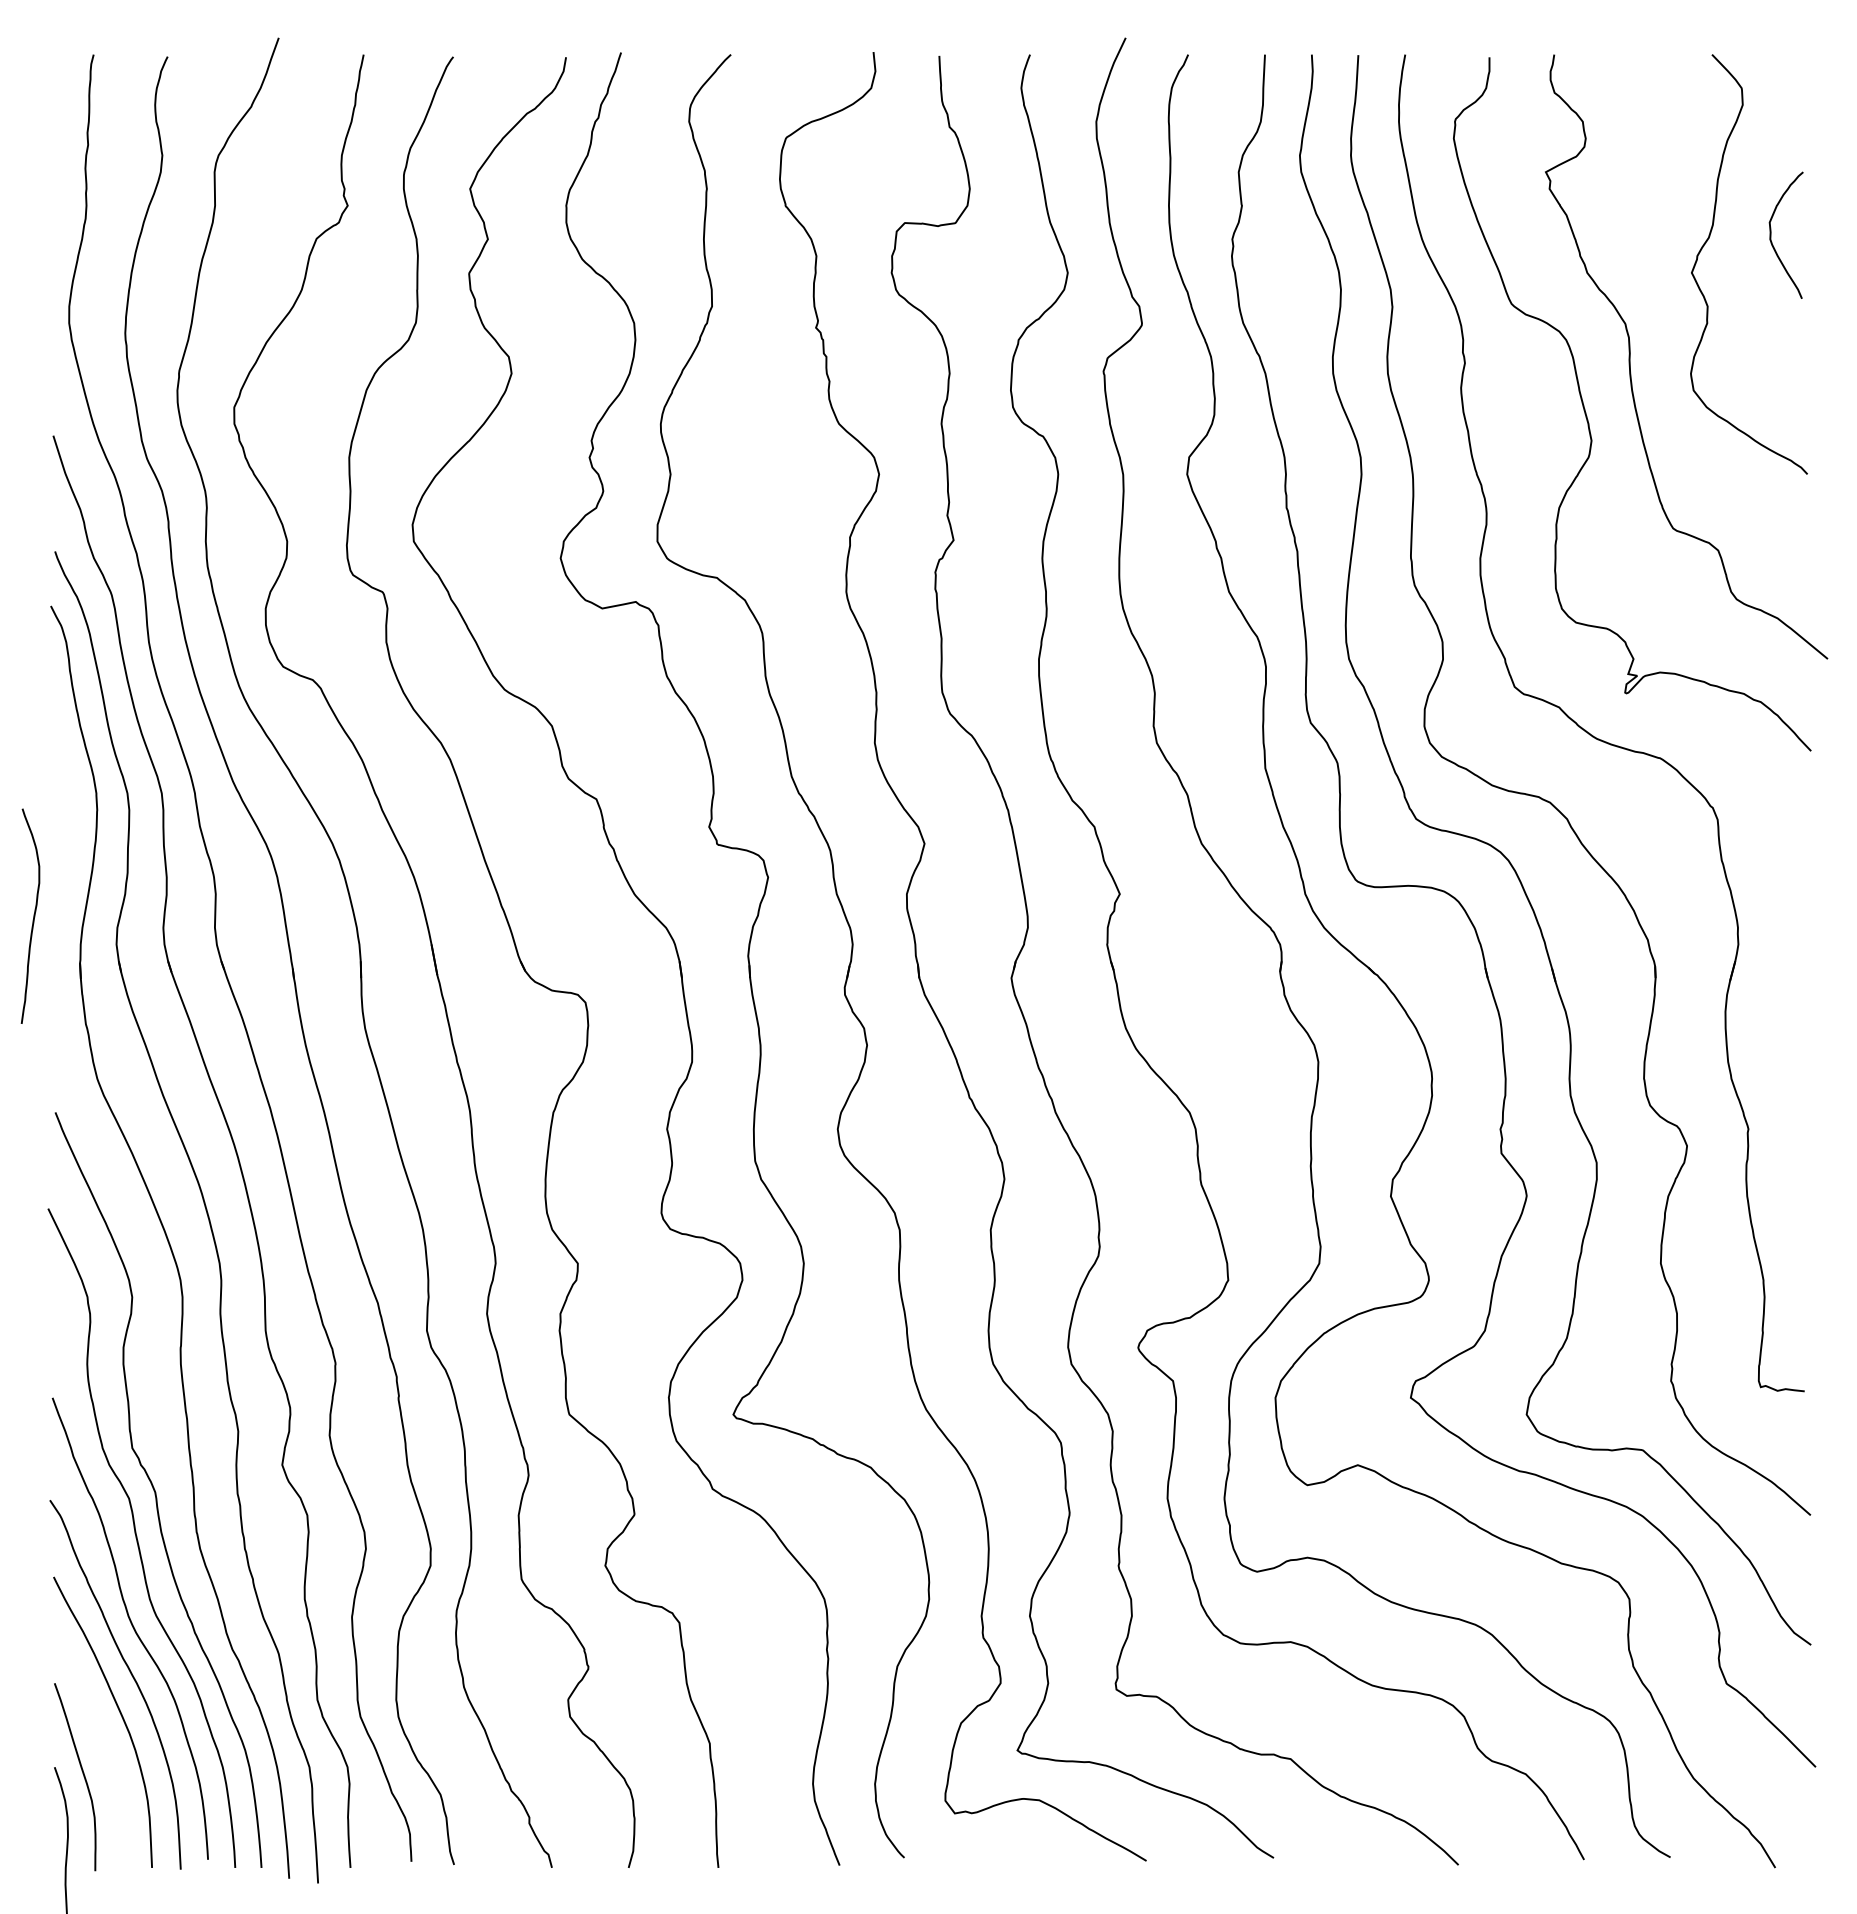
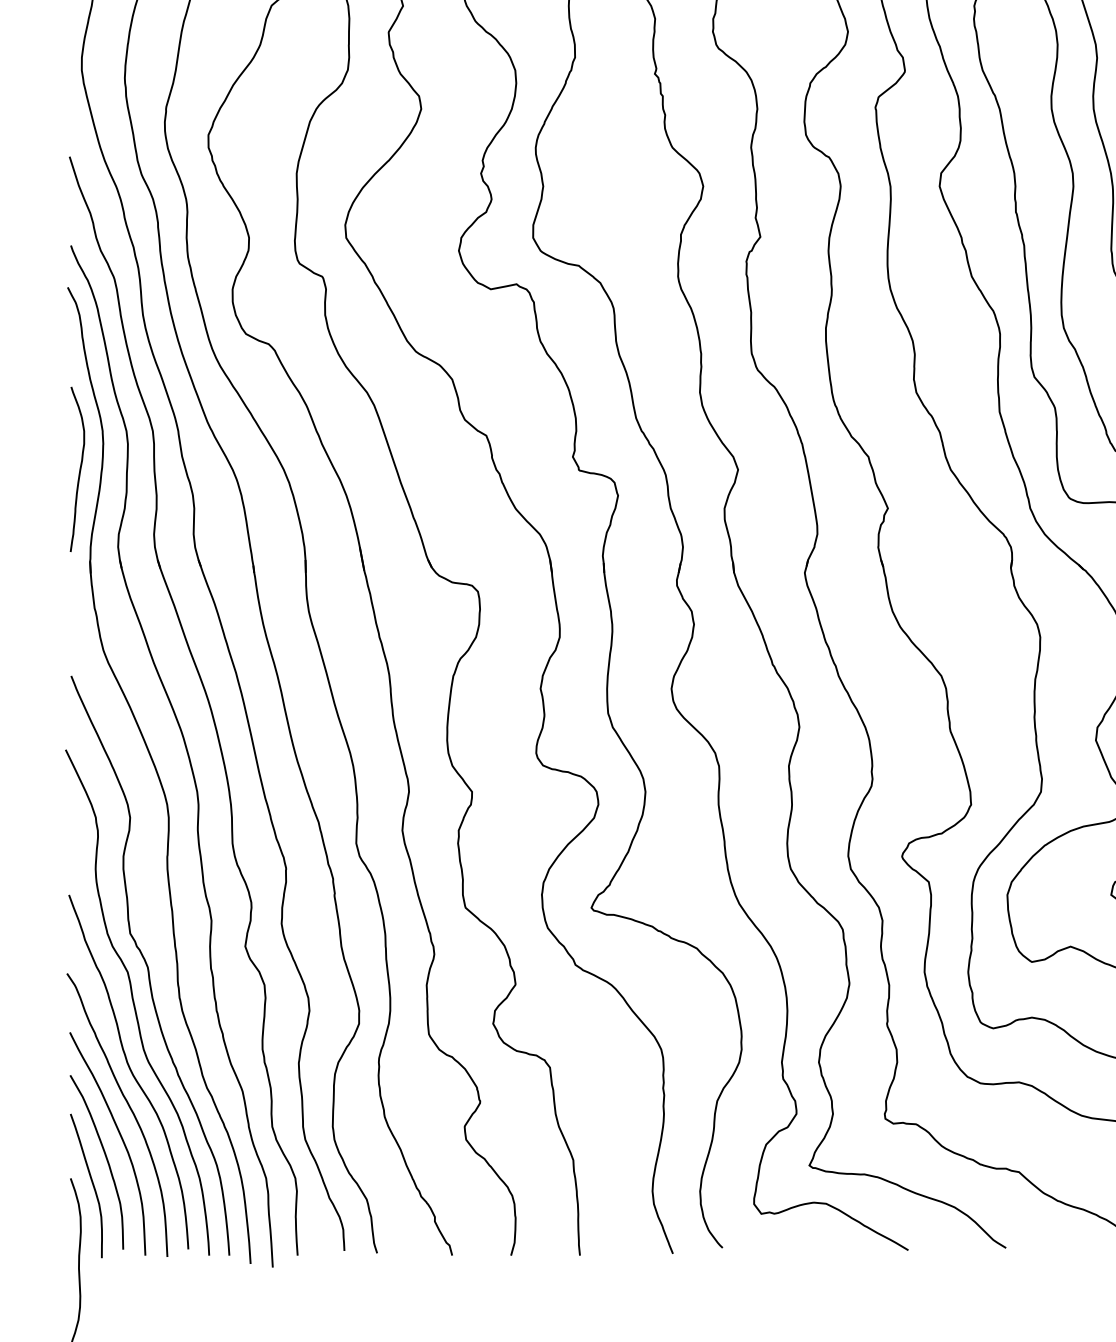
curve: (33, 915) -> (79, 468), moved
curve: (100, 1741) -> (105, 1158), added

